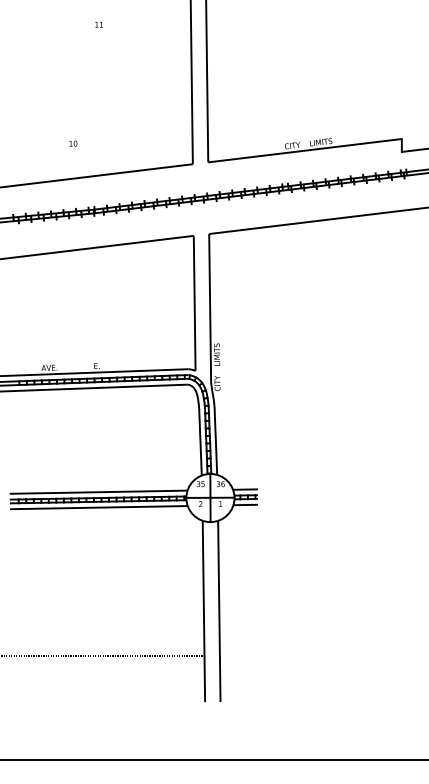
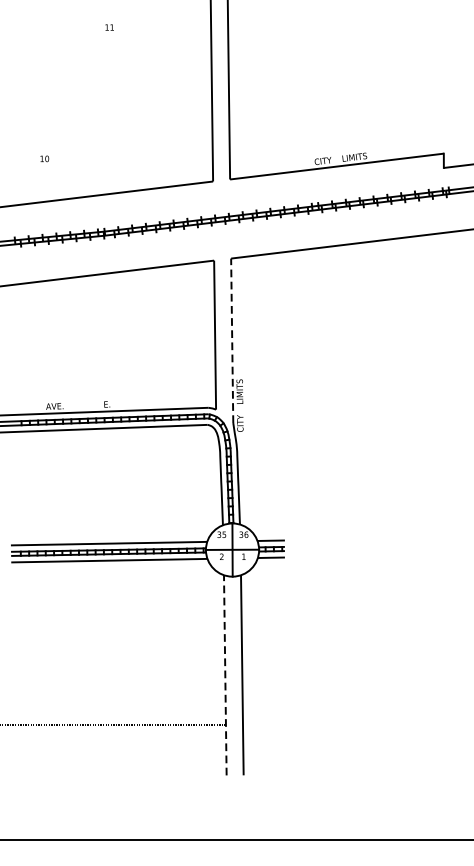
text: (73, 143) -> (44, 158), moved
line: (210, 308) -> (232, 340), solid -> dashed
line: (203, 611) -> (224, 675), solid -> dashed

